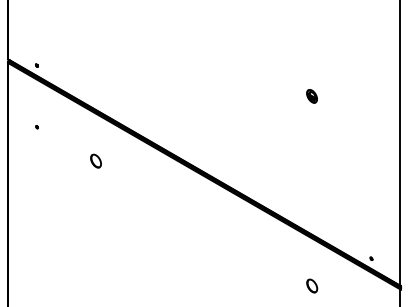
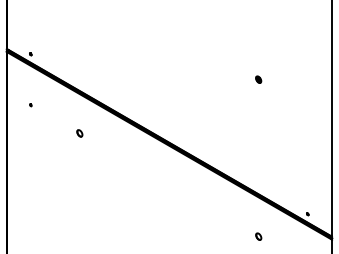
part: (312, 96) -> (258, 79), size x0.62
part: (96, 161) -> (80, 133), size x0.62
part: (312, 285) -> (258, 236), size x0.62

